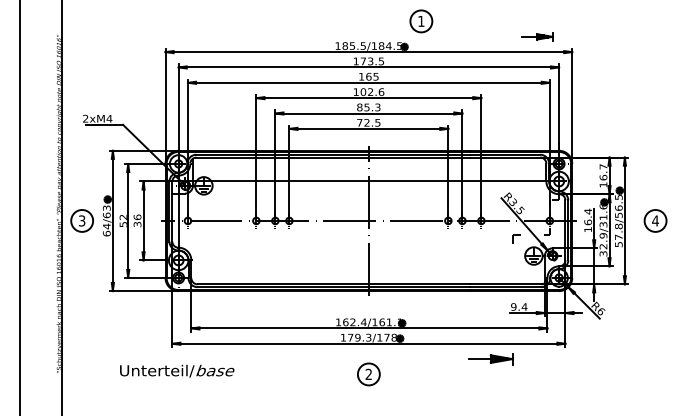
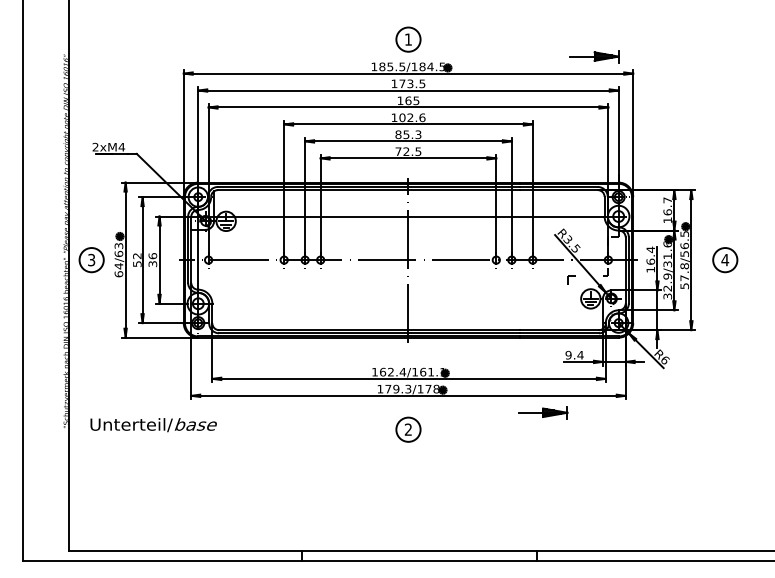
part: (421, 21) -> (408, 39), moved
part: (537, 36) -> (594, 56), size x1.43
text: (177, 371) -> (153, 425), moved

